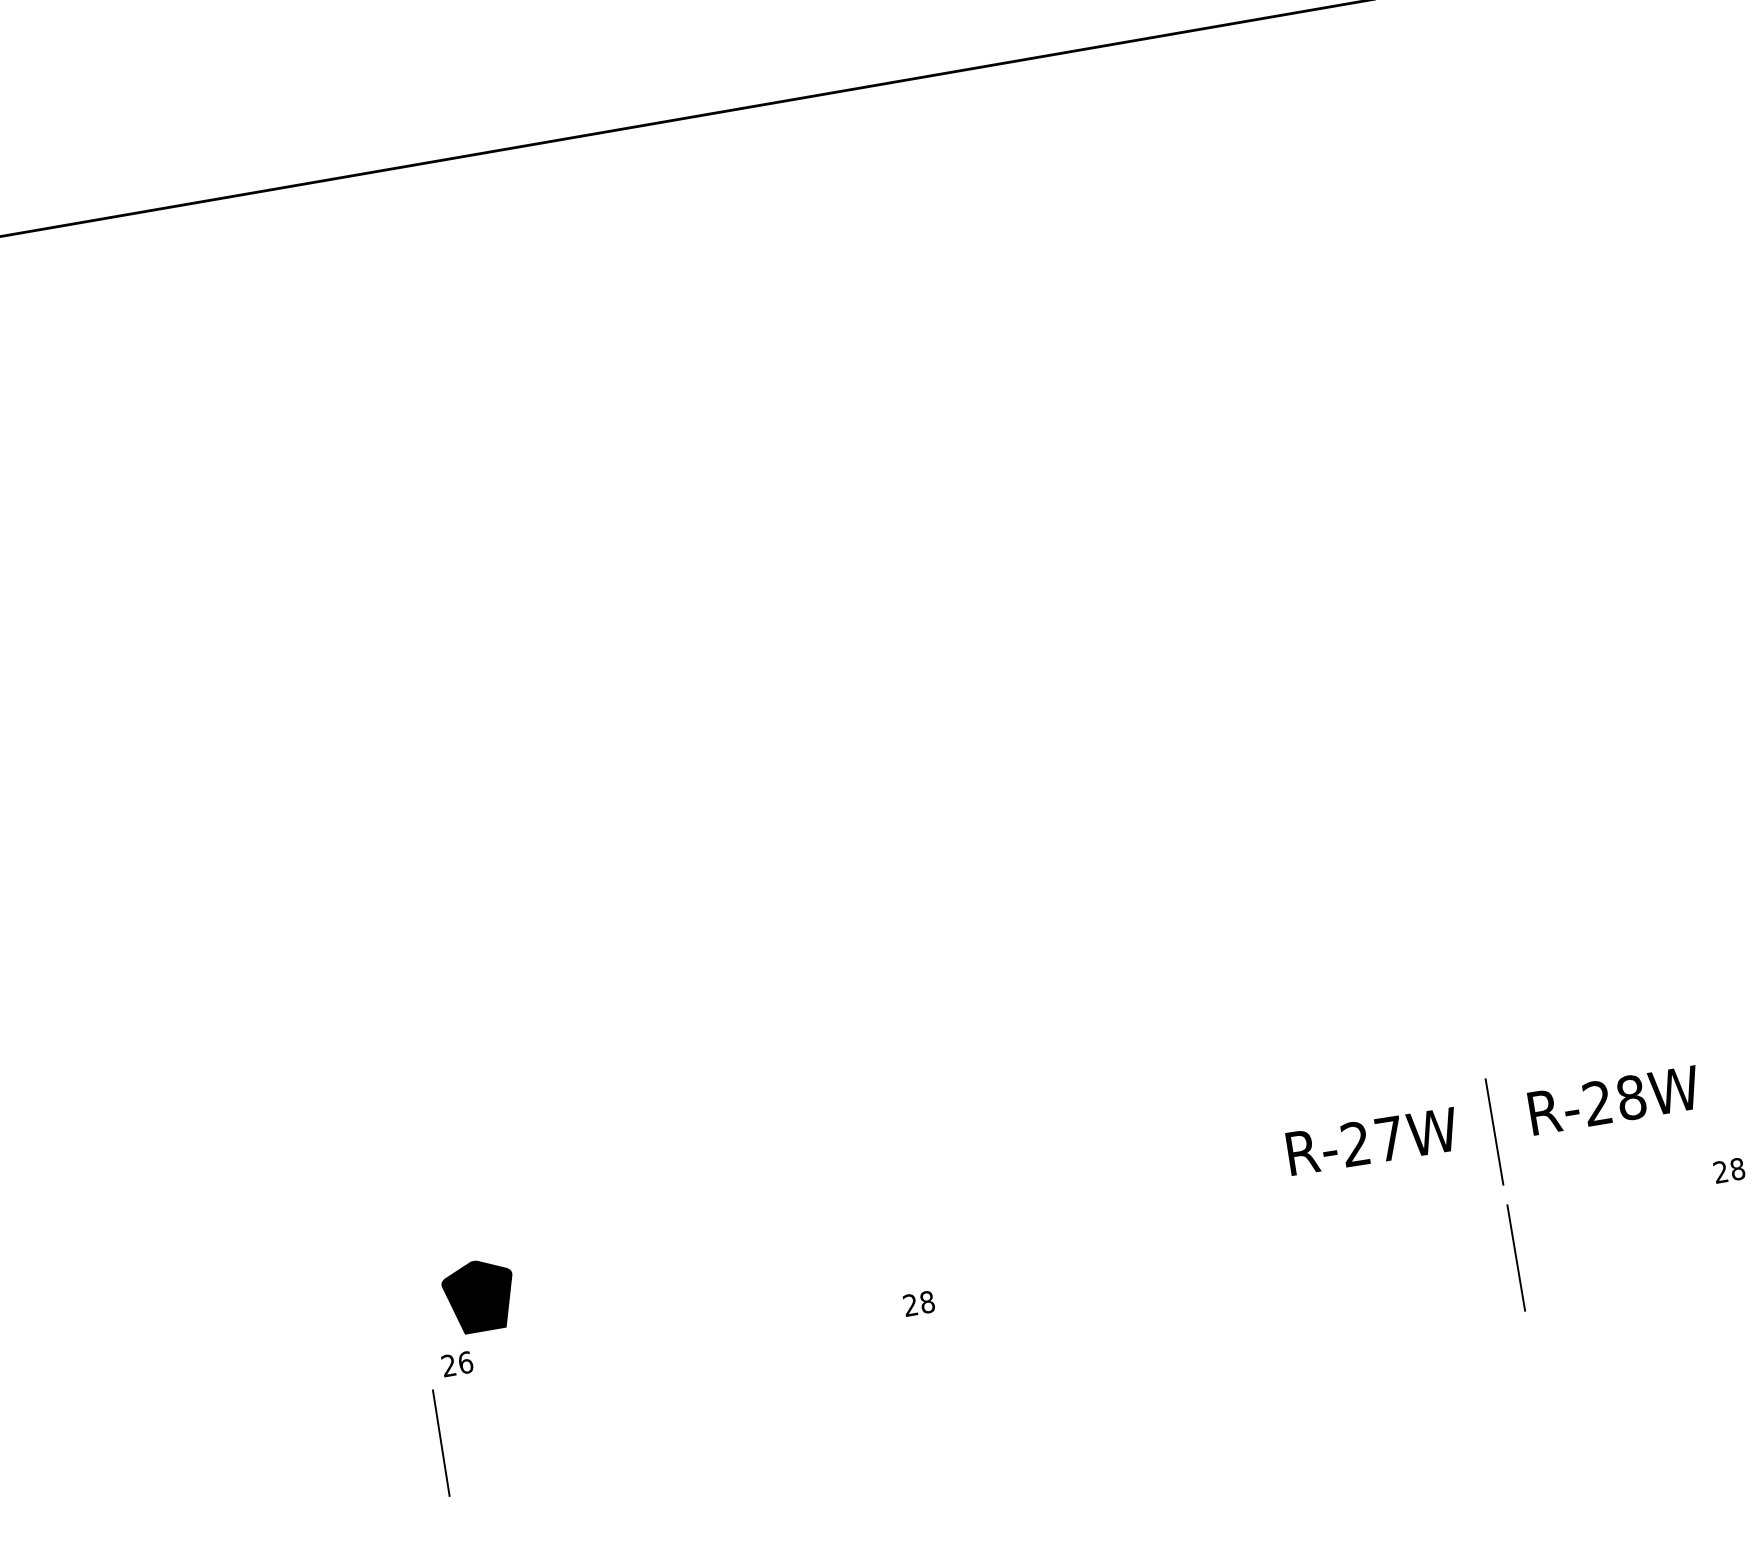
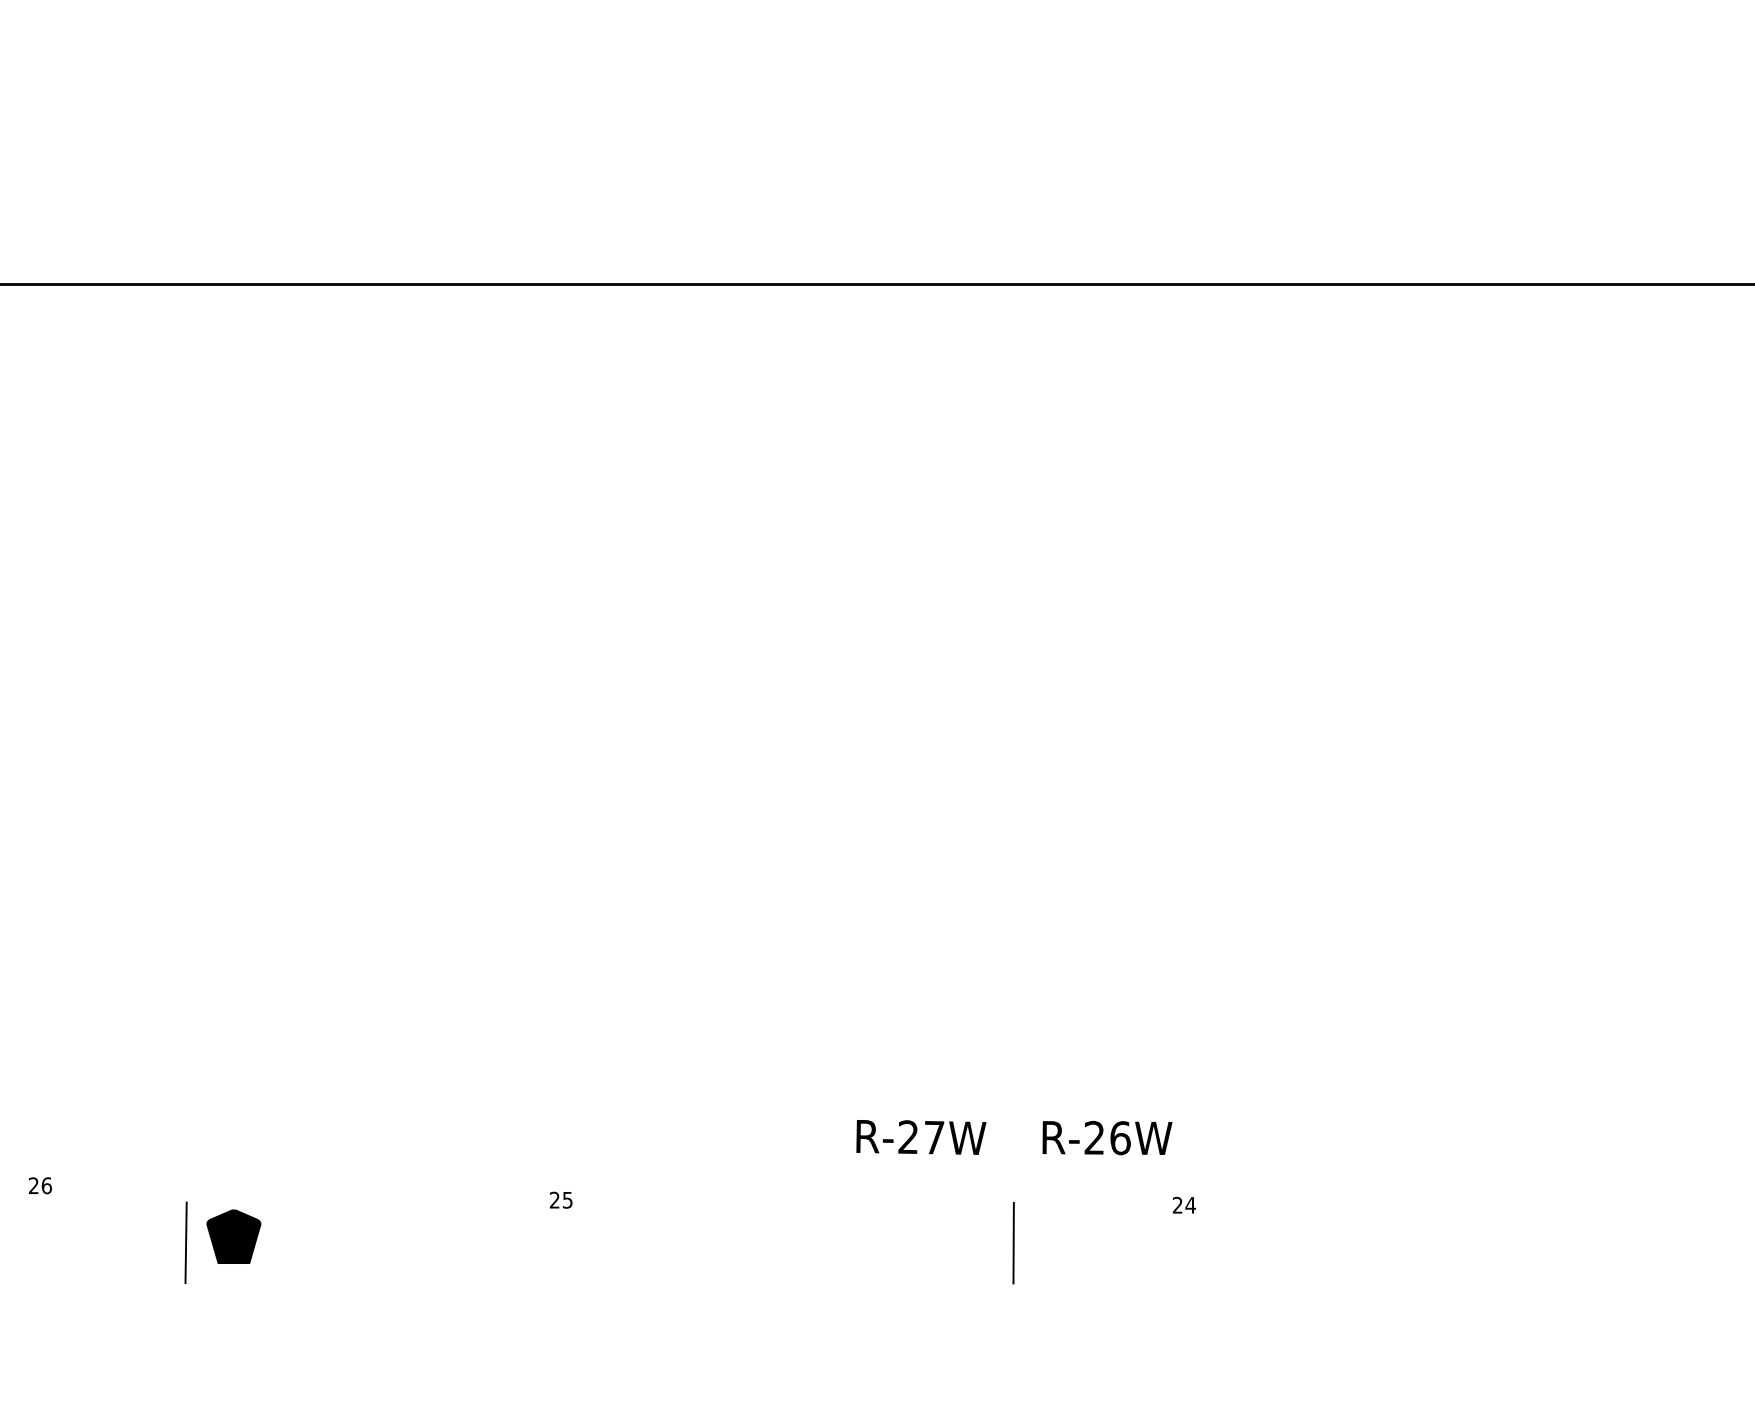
text: (1631, 1098) -> (1120, 1138), R-28W -> R-26W
line: (1494, 1132) -> (1013, 1146), removed
text: (1737, 1168) -> (1190, 1204), 28 -> 24
part: (479, 1295) -> (233, 1236), moved
text: (926, 1301) -> (567, 1199), 28 -> 25
text: (457, 1363) -> (40, 1185), moved

